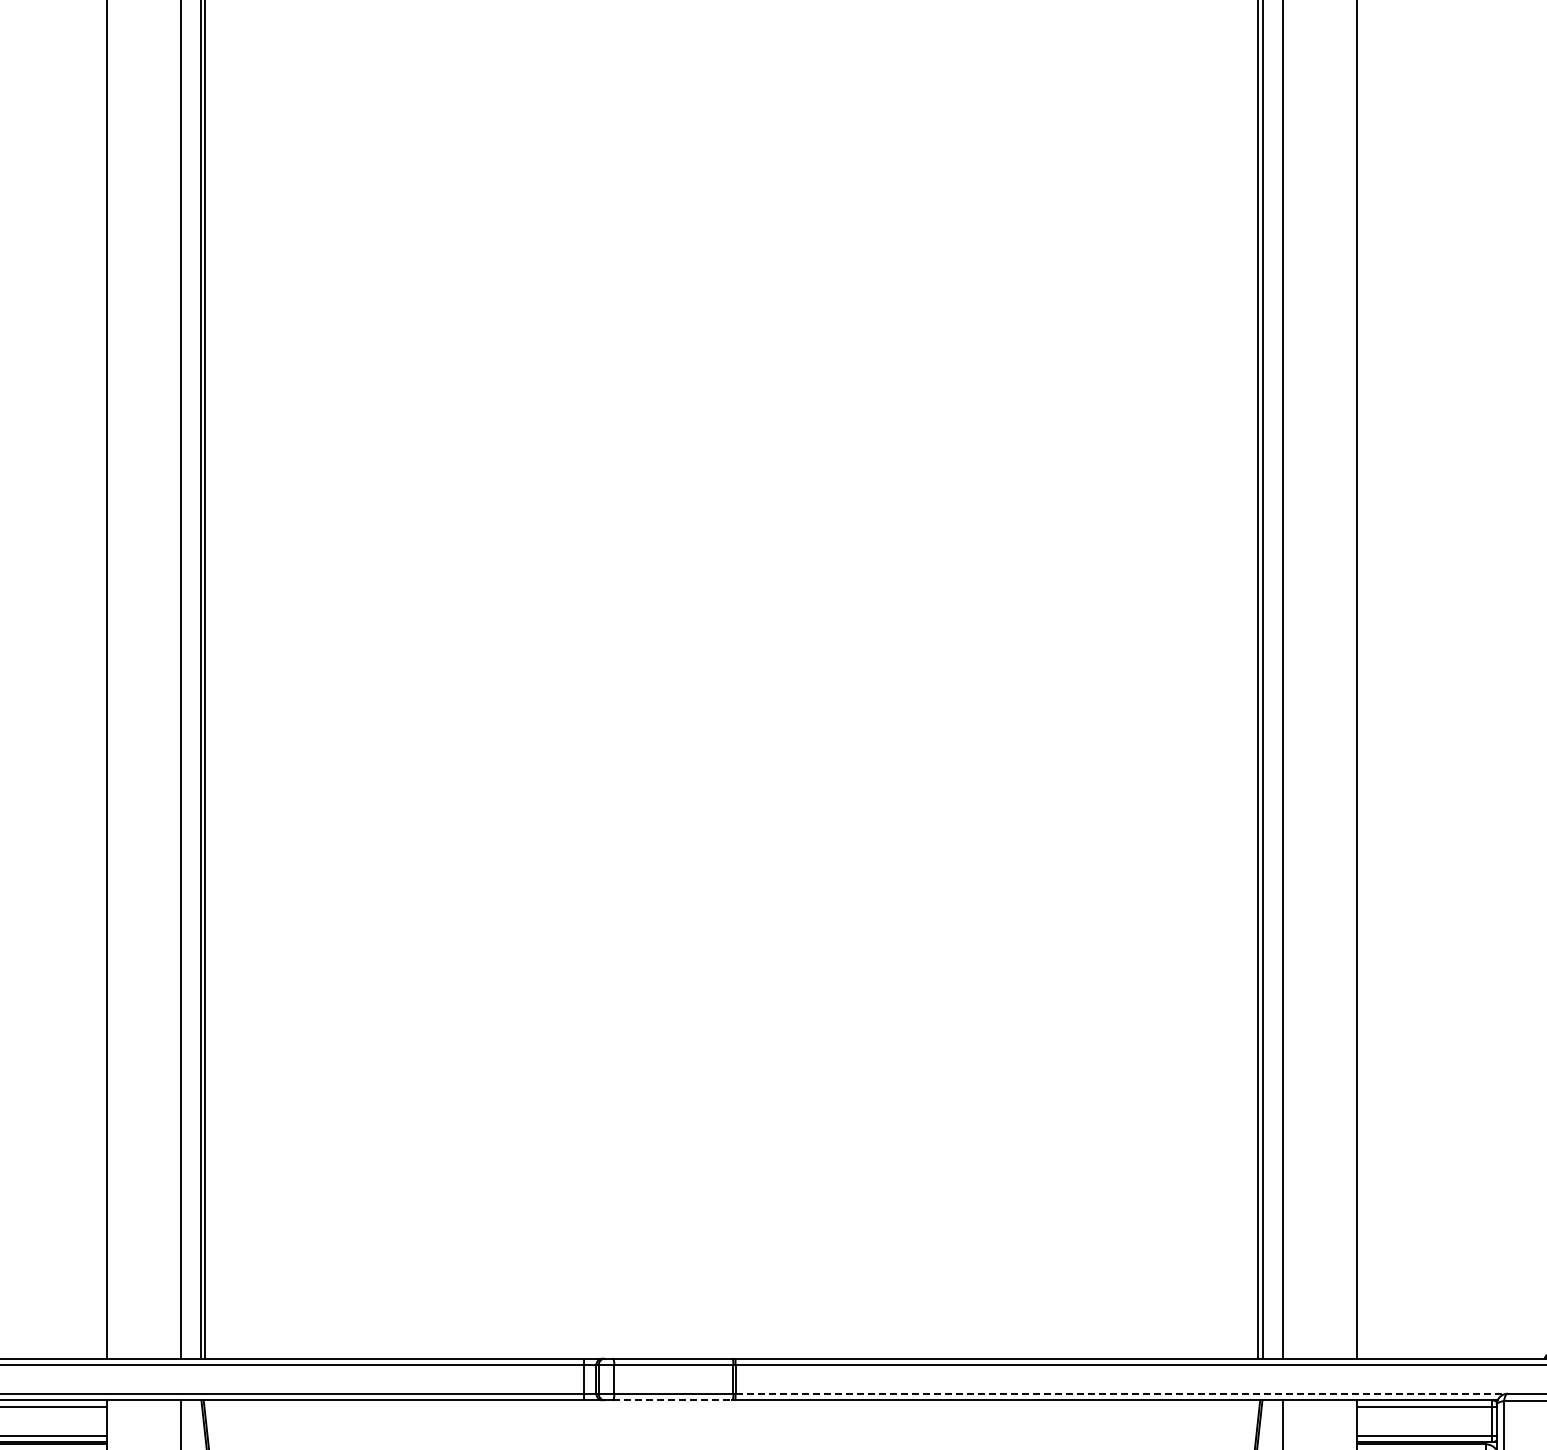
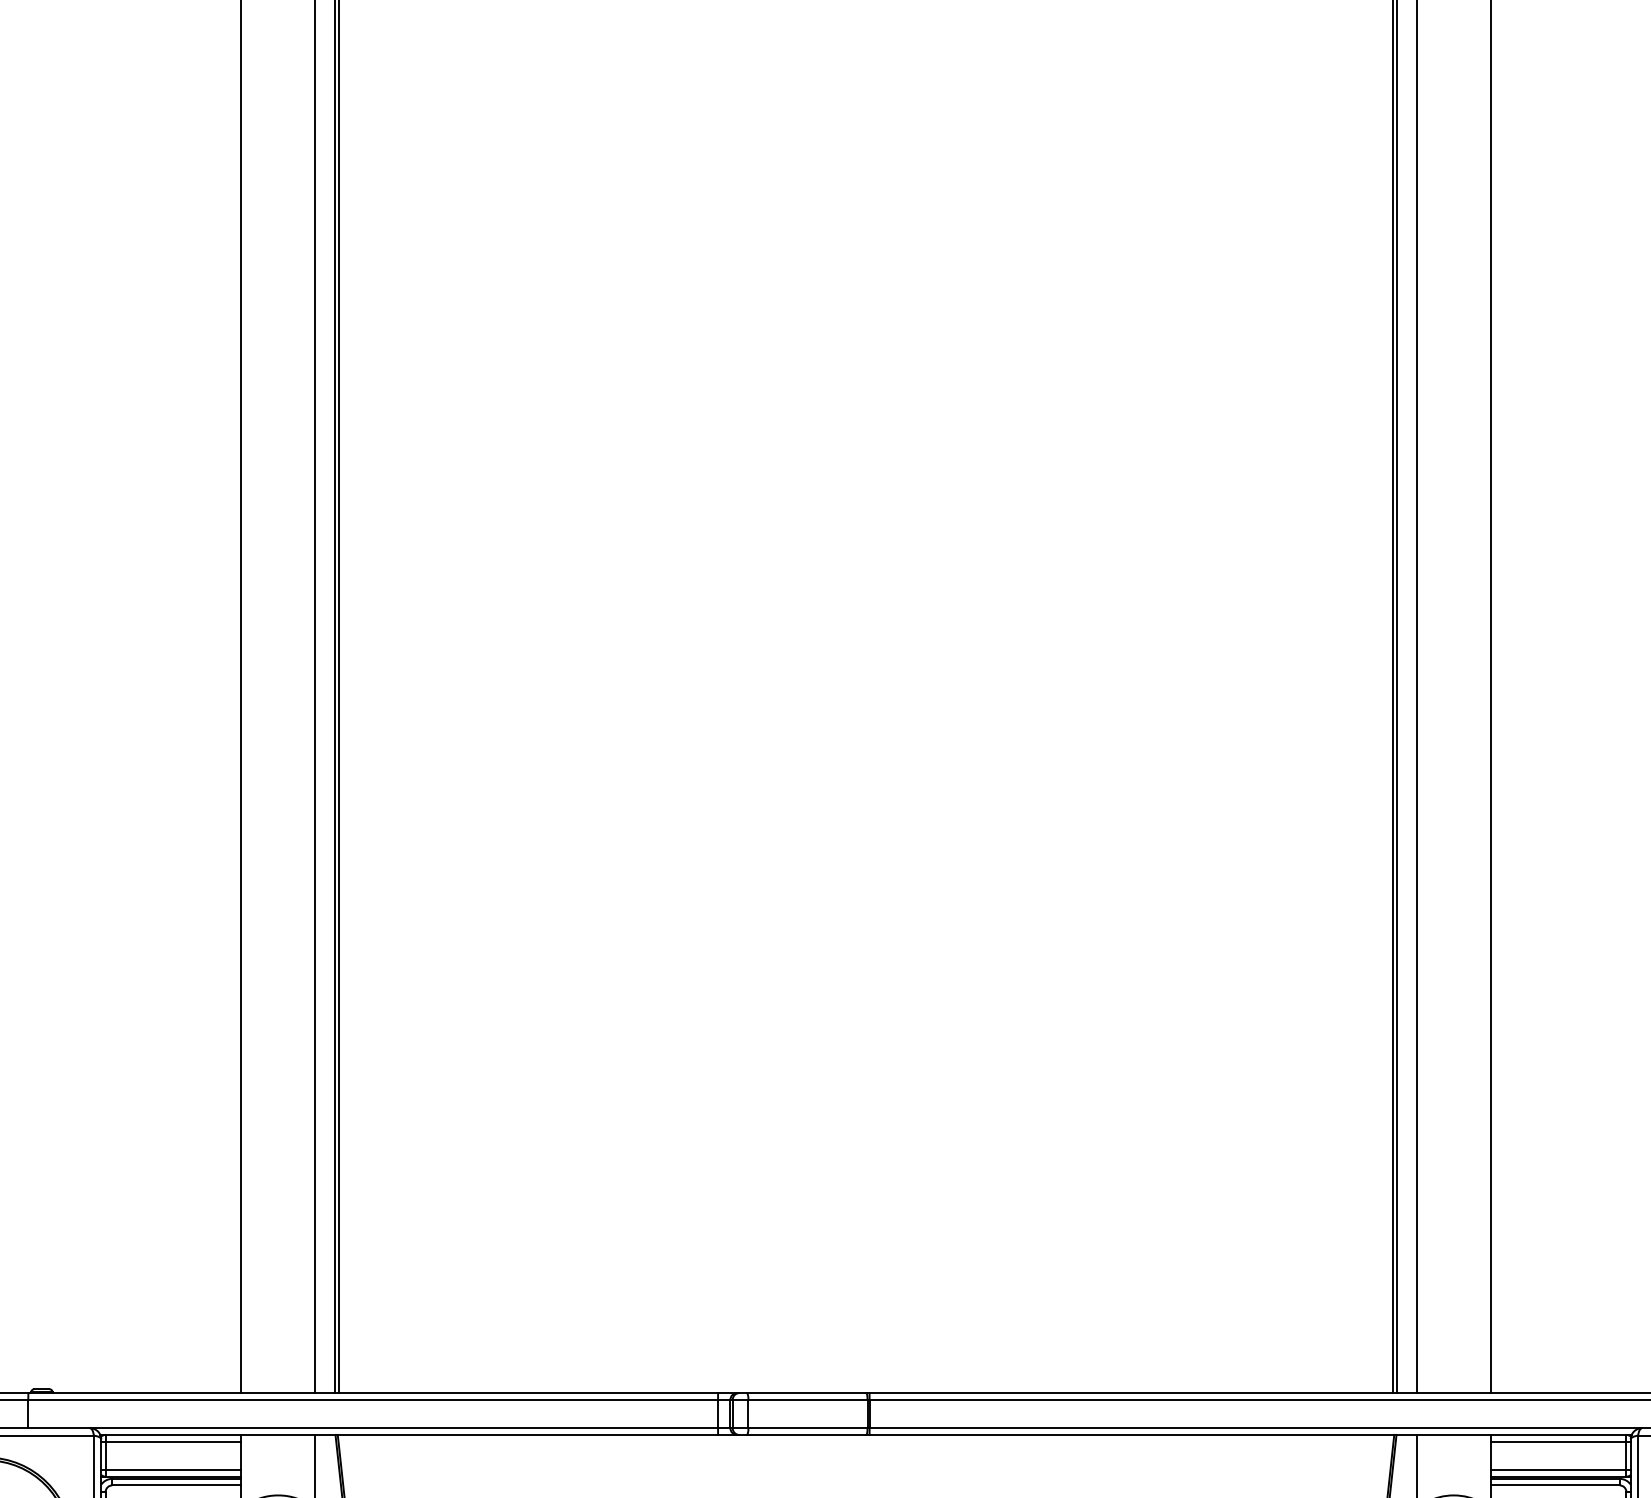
line: (1122, 1393) -> (1256, 1428), dashed -> solid
line: (672, 1399) -> (806, 1434), dashed -> solid

